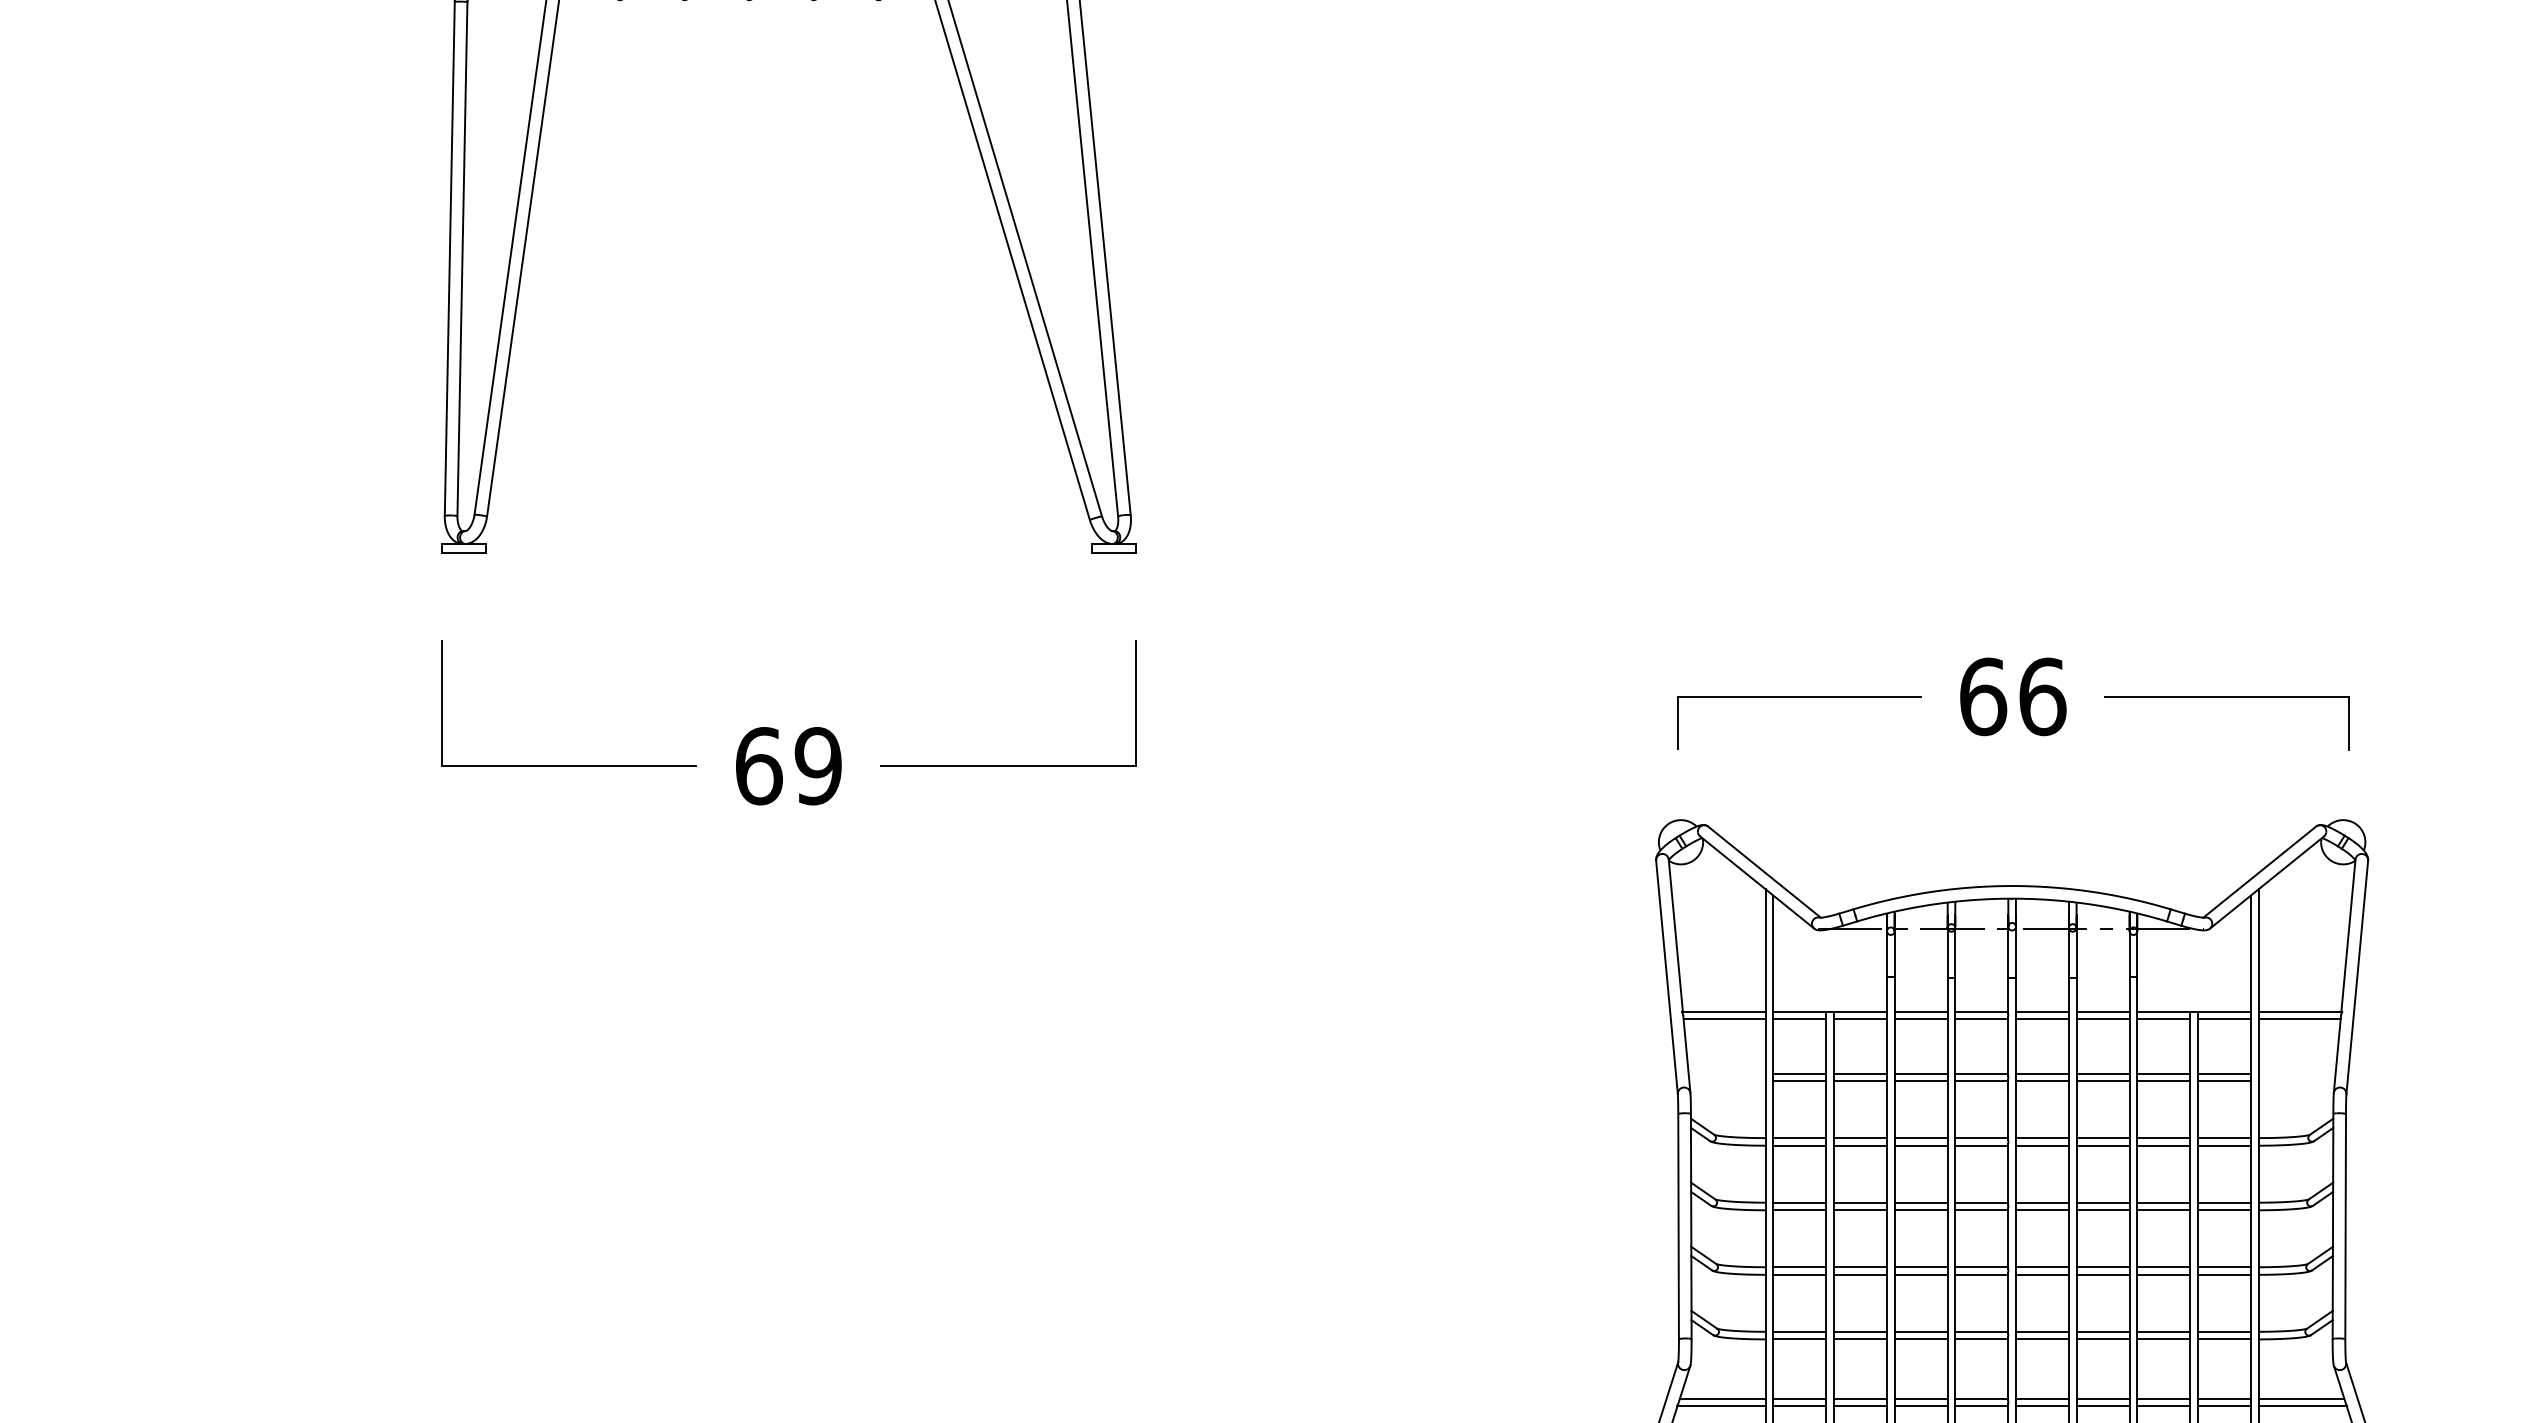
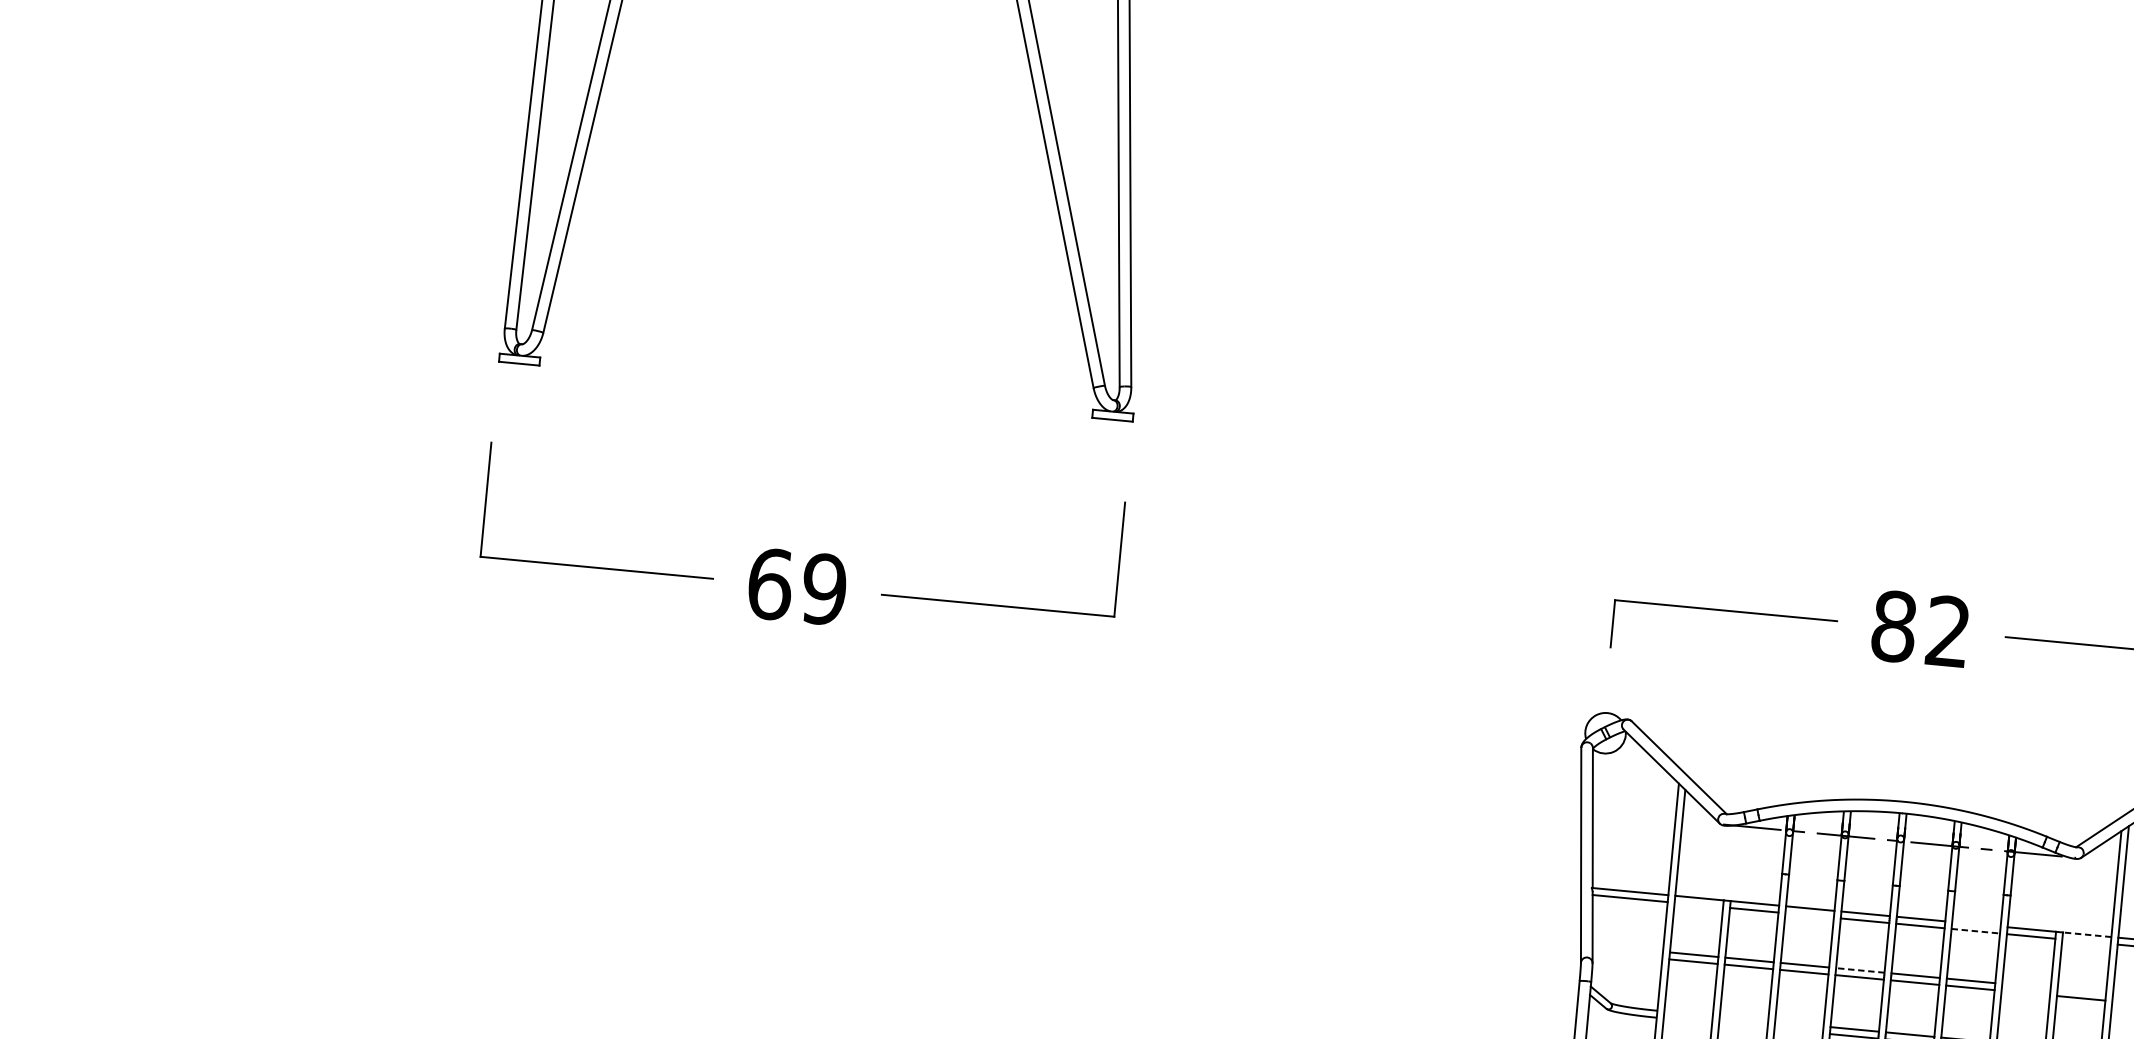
text: (2013, 696) -> (1921, 628), 66 -> 82
line: (2102, 1011) -> (1975, 924), removed
line: (2224, 1011) -> (2087, 934), solid -> dashed
line: (1799, 1019) -> (1698, 905), removed
line: (1920, 1019) -> (1809, 915), removed
line: (2103, 1019) -> (1976, 931), solid -> dashed
line: (2223, 1019) -> (2085, 941), removed
line: (1981, 1073) -> (1860, 970), solid -> dashed
line: (2163, 1073) -> (2026, 986), removed
line: (2223, 1073) -> (2081, 991), removed
line: (2163, 1081) -> (2025, 993), removed
line: (1799, 1138) -> (1688, 1014), removed
line: (1860, 1138) -> (1743, 1019), removed
line: (1920, 1138) -> (1798, 1024), removed
line: (1799, 1145) -> (1687, 1020), removed
line: (1860, 1145) -> (1743, 1025), removed
line: (1920, 1145) -> (1798, 1030), removed

